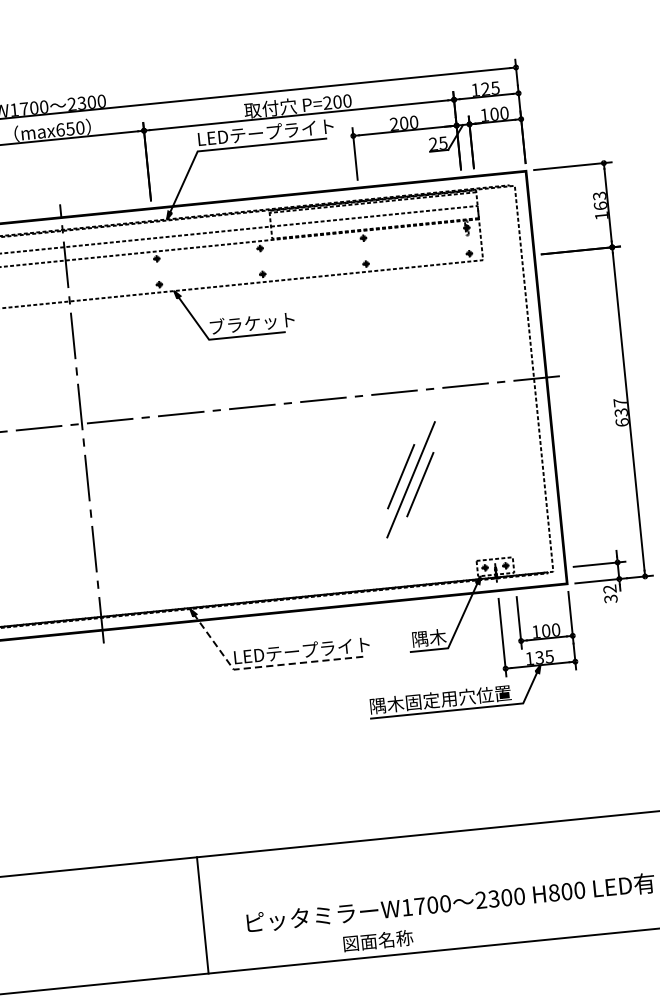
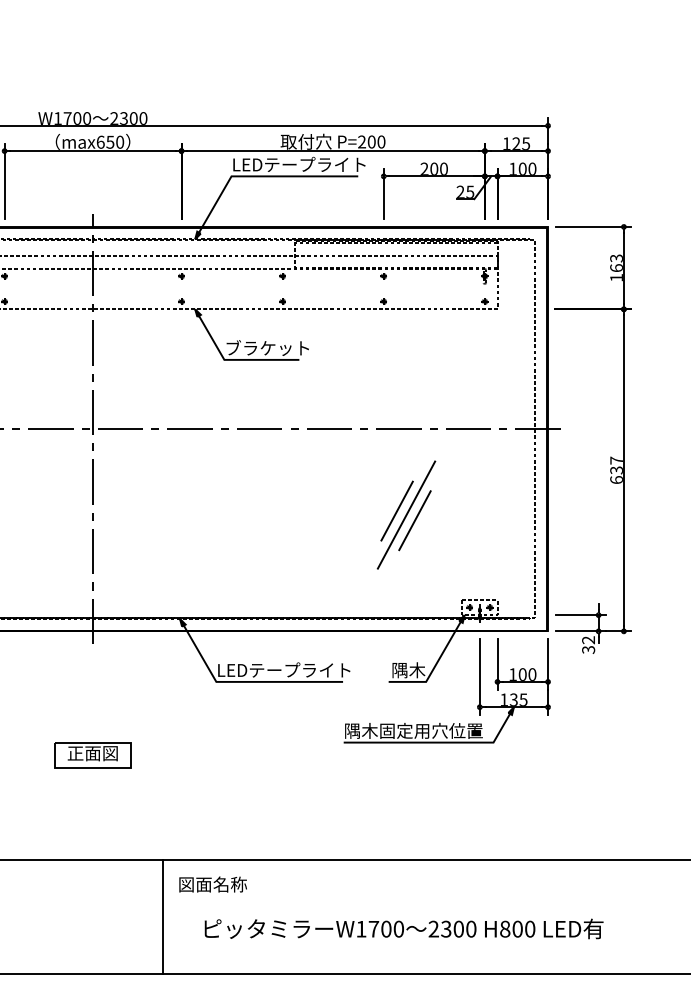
line: (260, 666) -> (242, 681), dashed -> solid
part: (114, 757) -> (92, 755), added
text: (377, 940) -> (212, 884), moved

